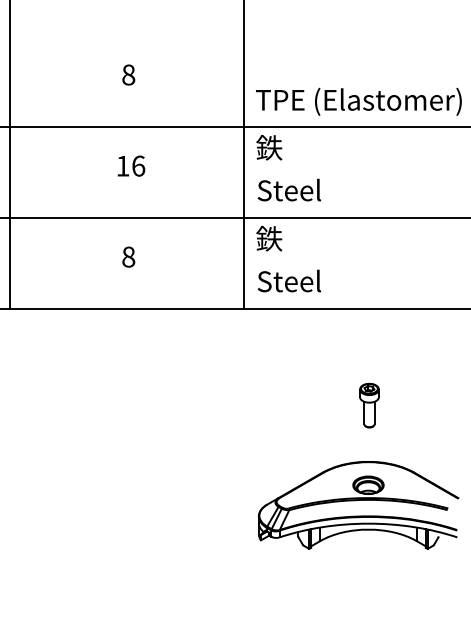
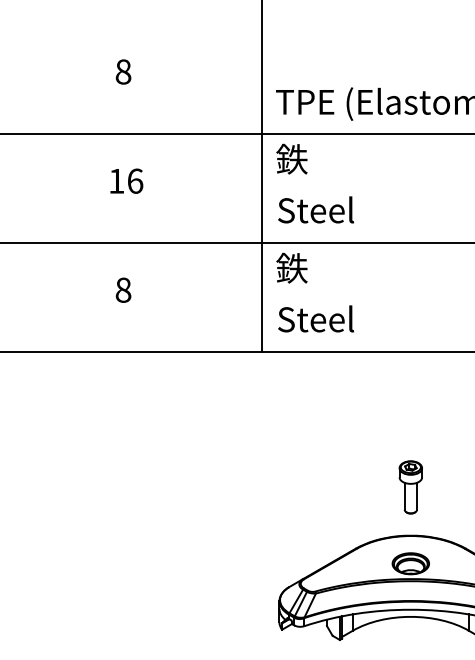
part: (369, 405) -> (410, 487), moved

